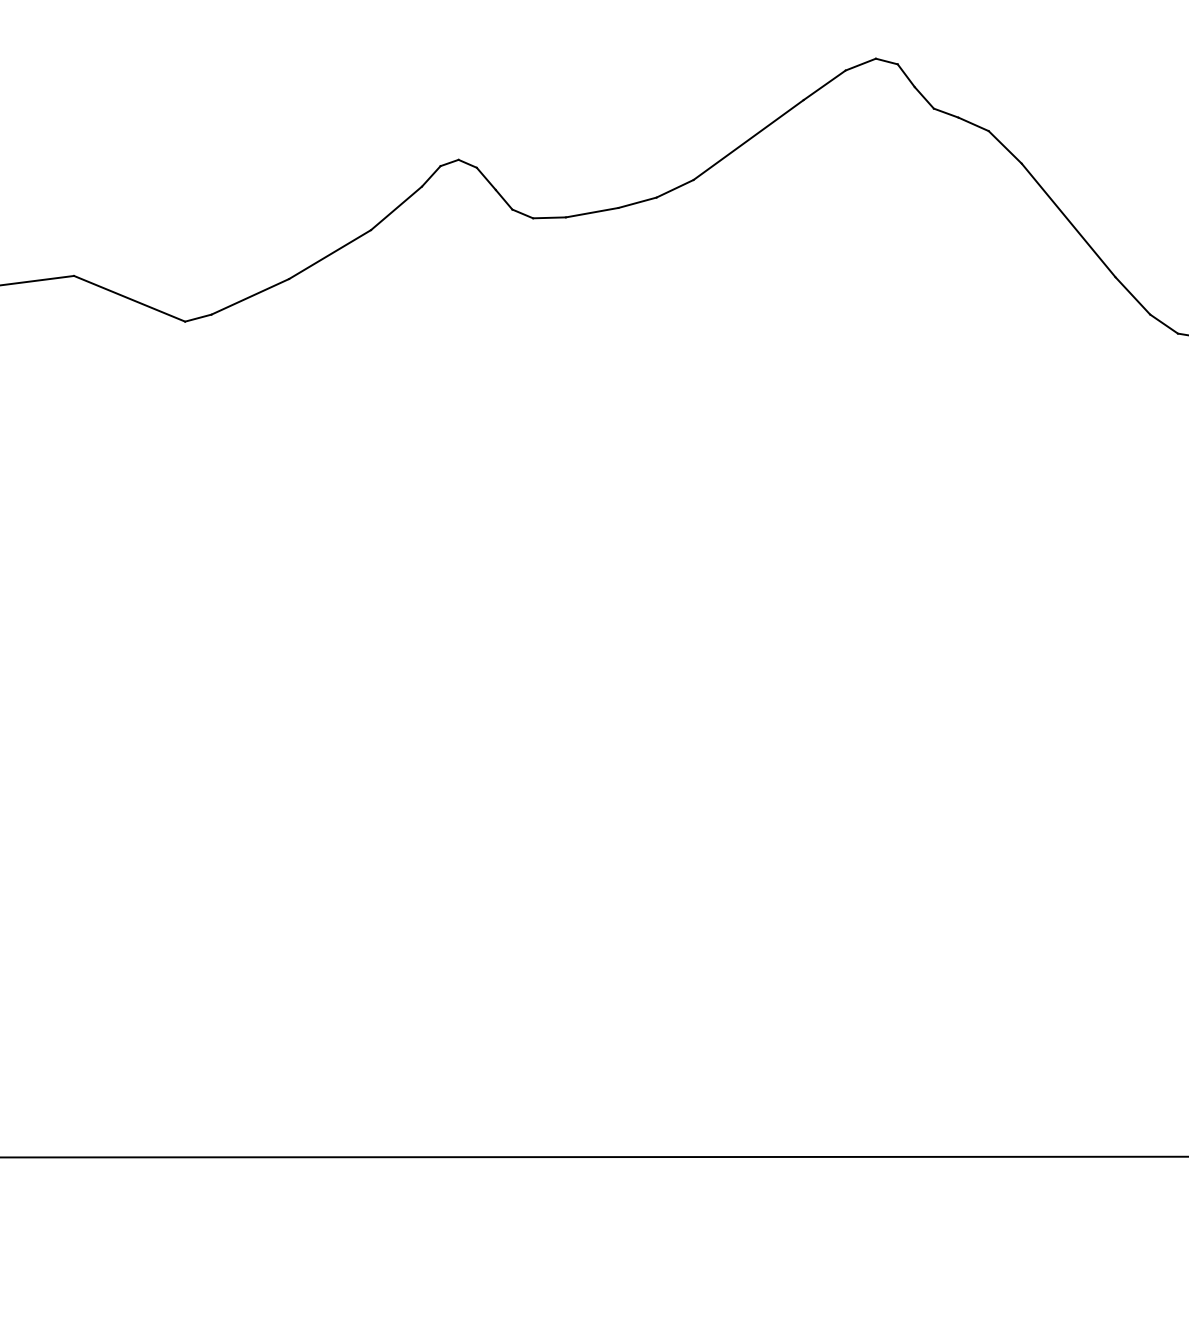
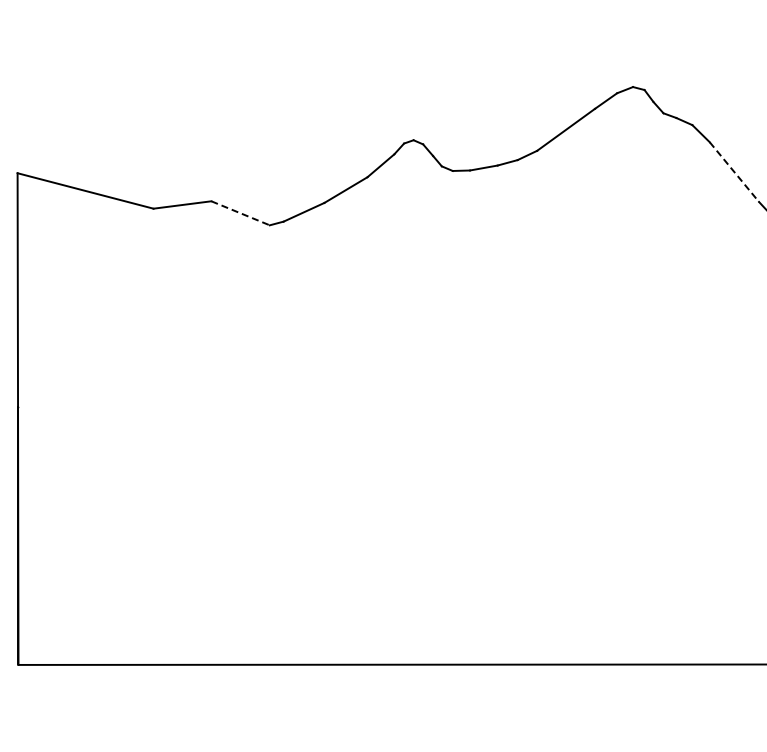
line: (1068, 221) -> (734, 172), solid -> dashed
line: (129, 299) -> (240, 213), solid -> dashed

